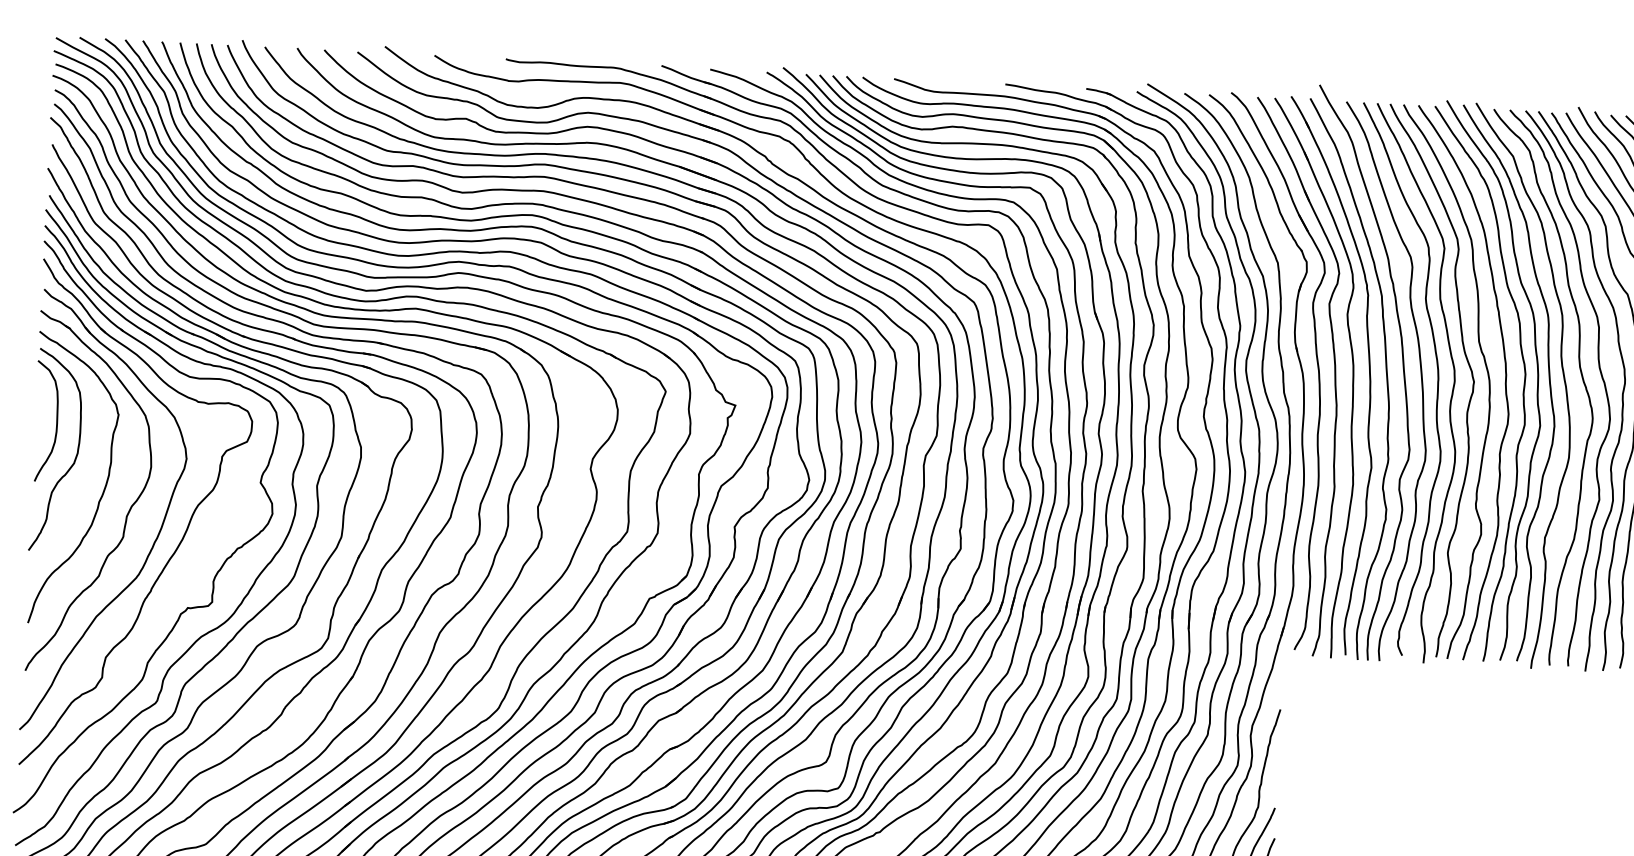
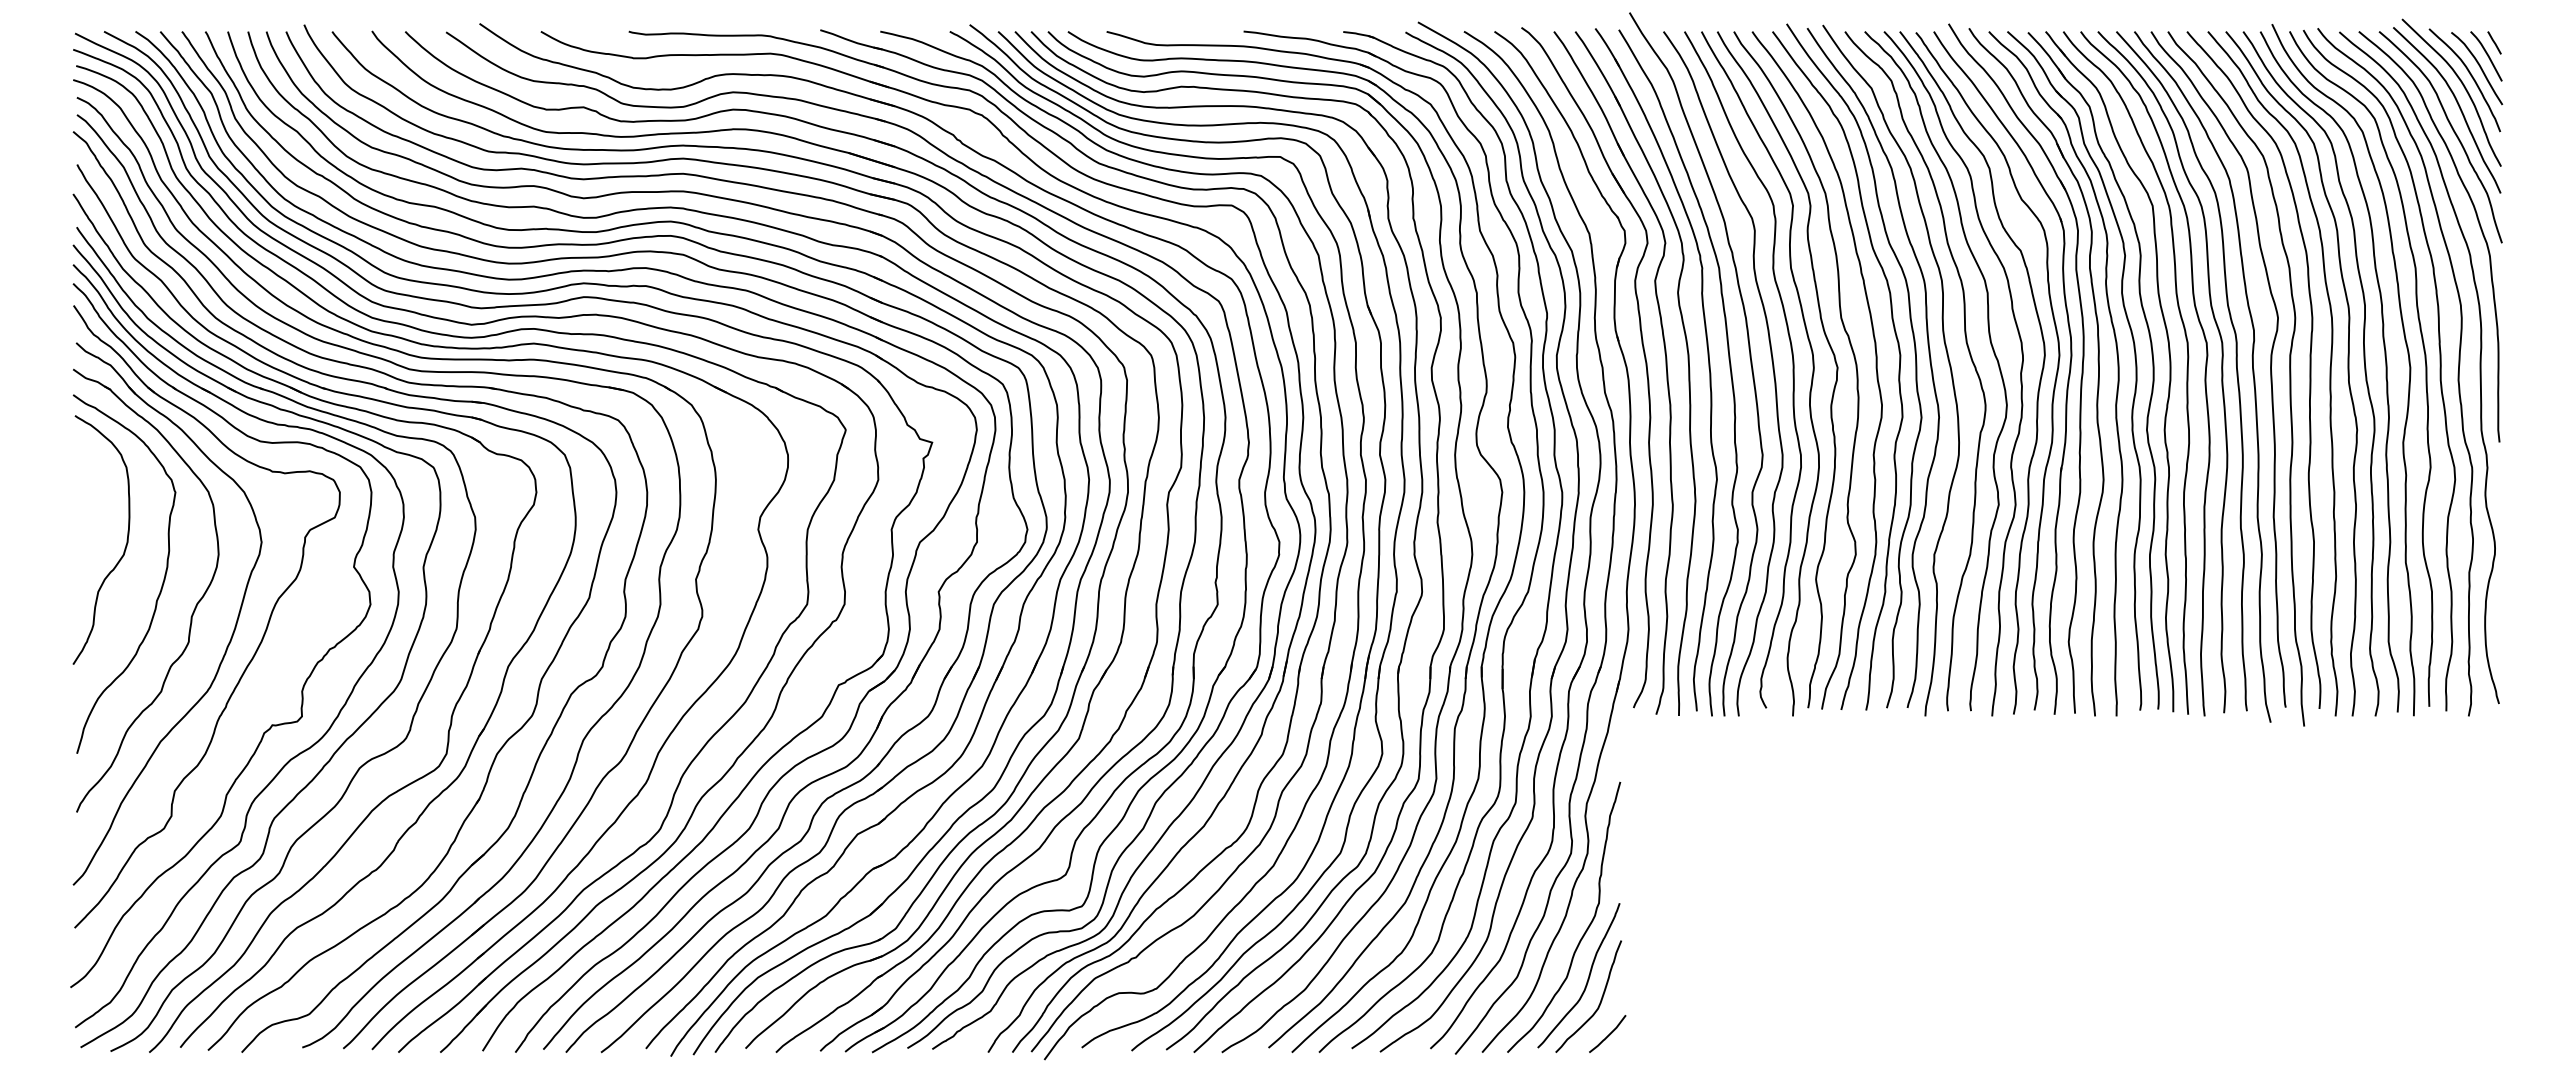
curve: (56, 421) -> (99, 504), removed

